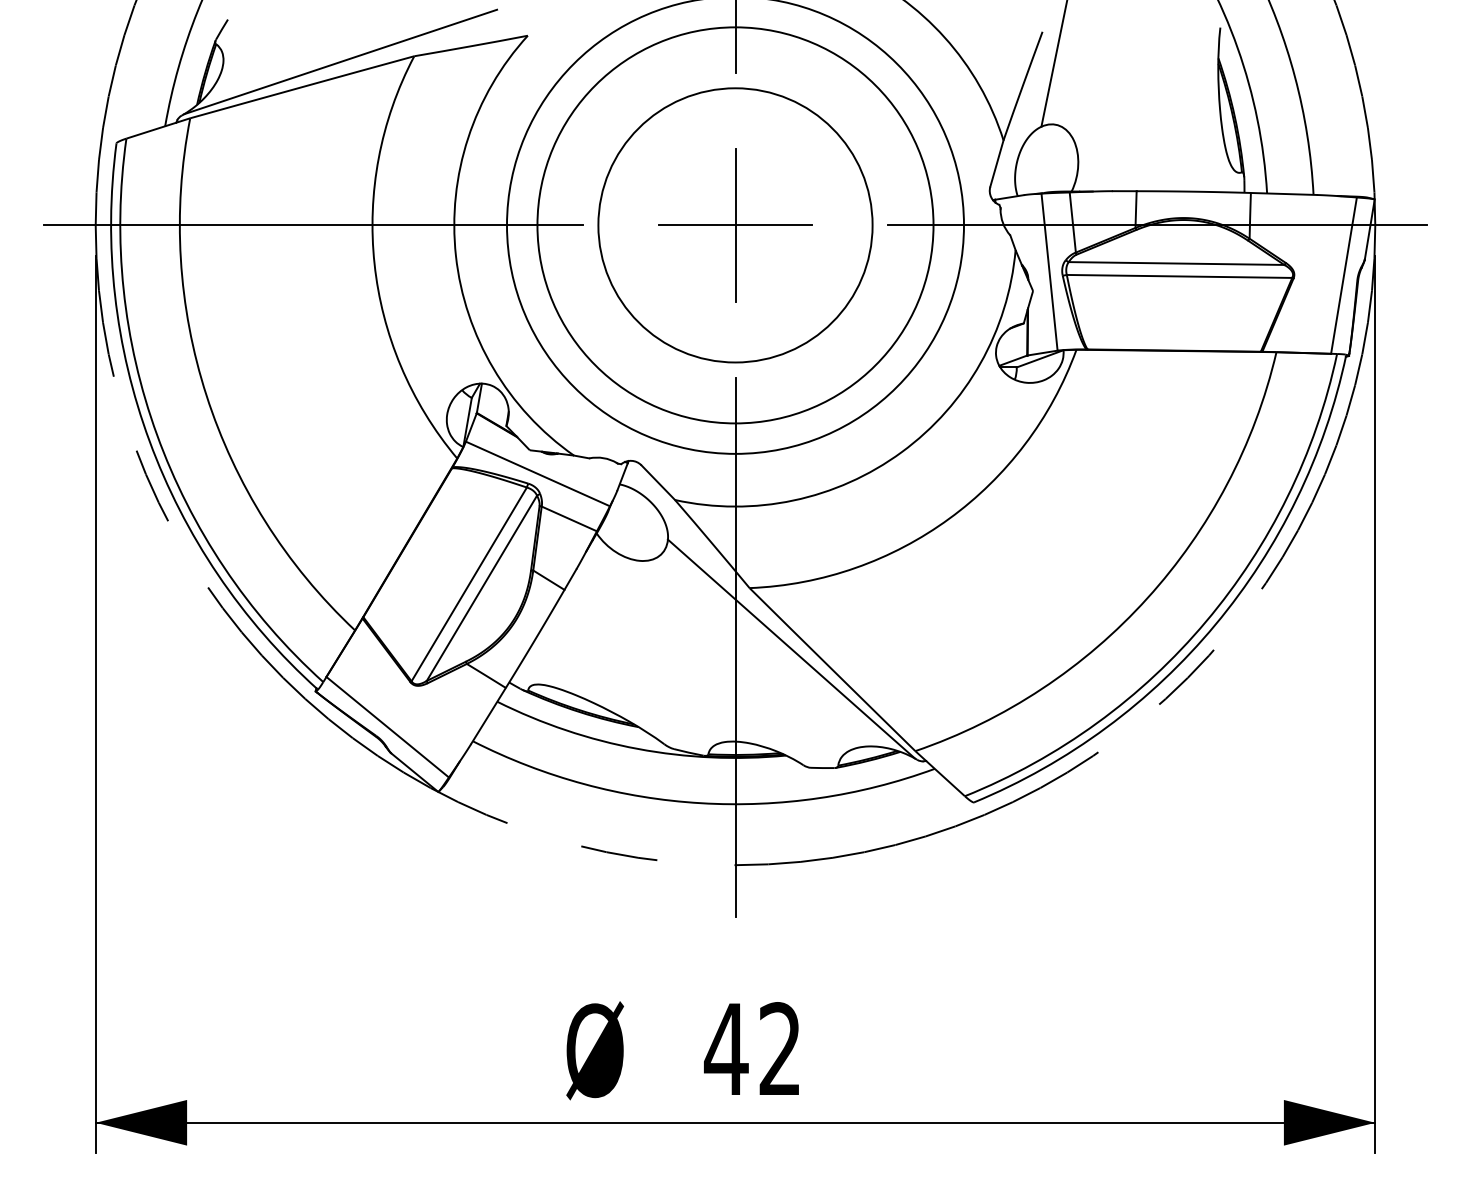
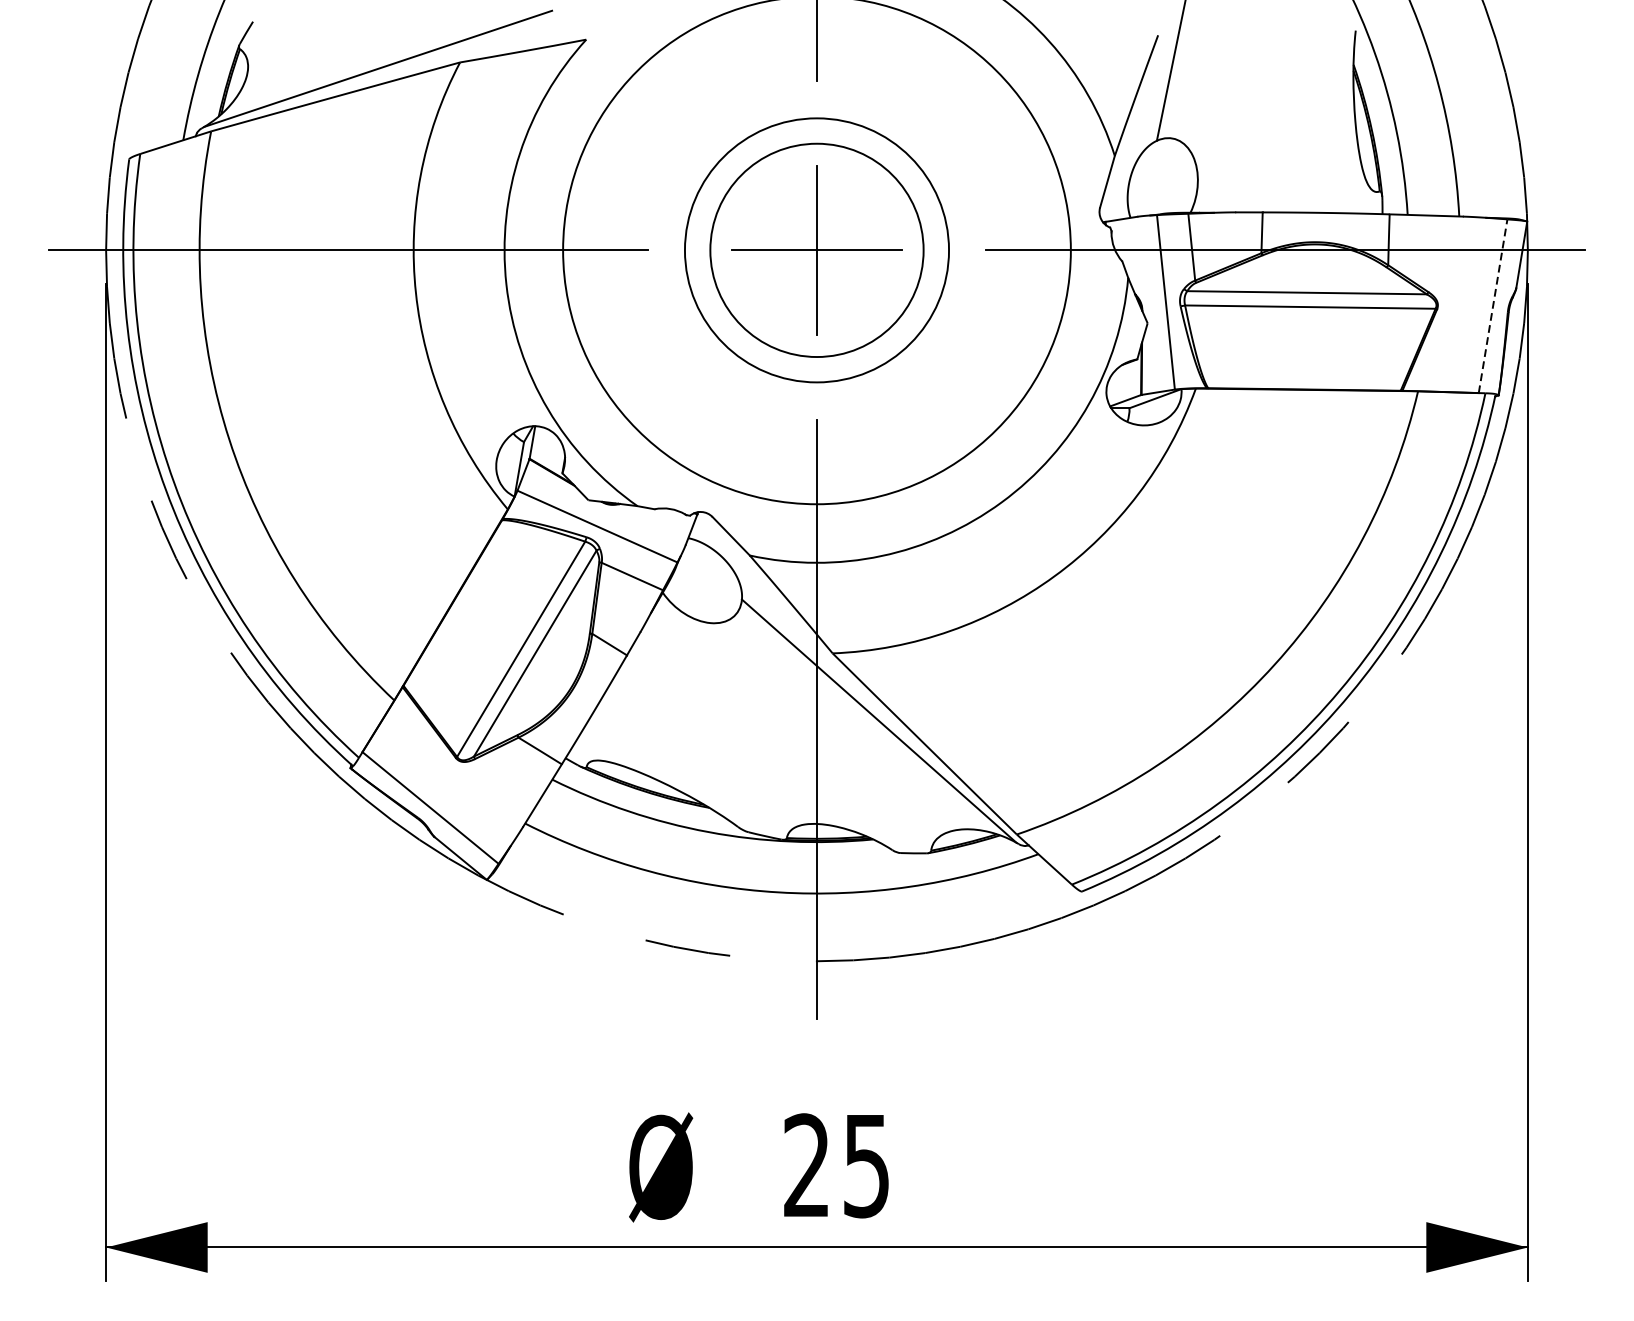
circle: (735, 225) -> (817, 250), size x0.6
circle: (735, 225) -> (817, 250), size x0.7
line: (1344, 275) -> (1493, 306), solid -> dashed
text: (751, 1049) -> (834, 1166), 42 -> 25

